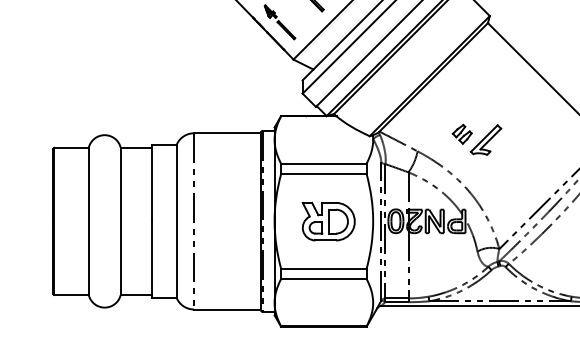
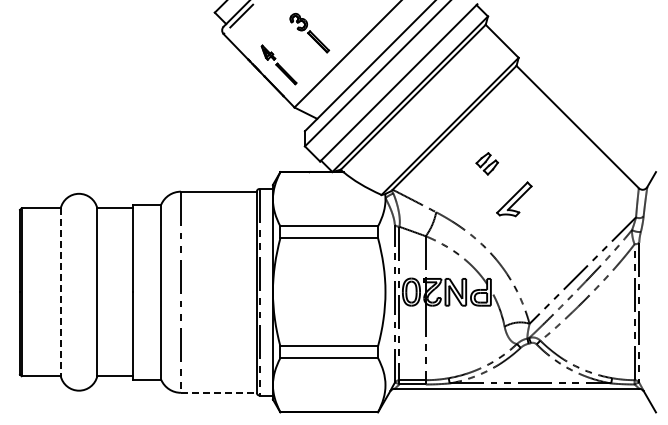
part: (461, 134) -> (486, 163), moved
line: (88, 221) -> (60, 292), solid -> dashed
part: (328, 221) -> (334, 292), removed
line: (226, 309) -> (218, 392), solid -> dashed

